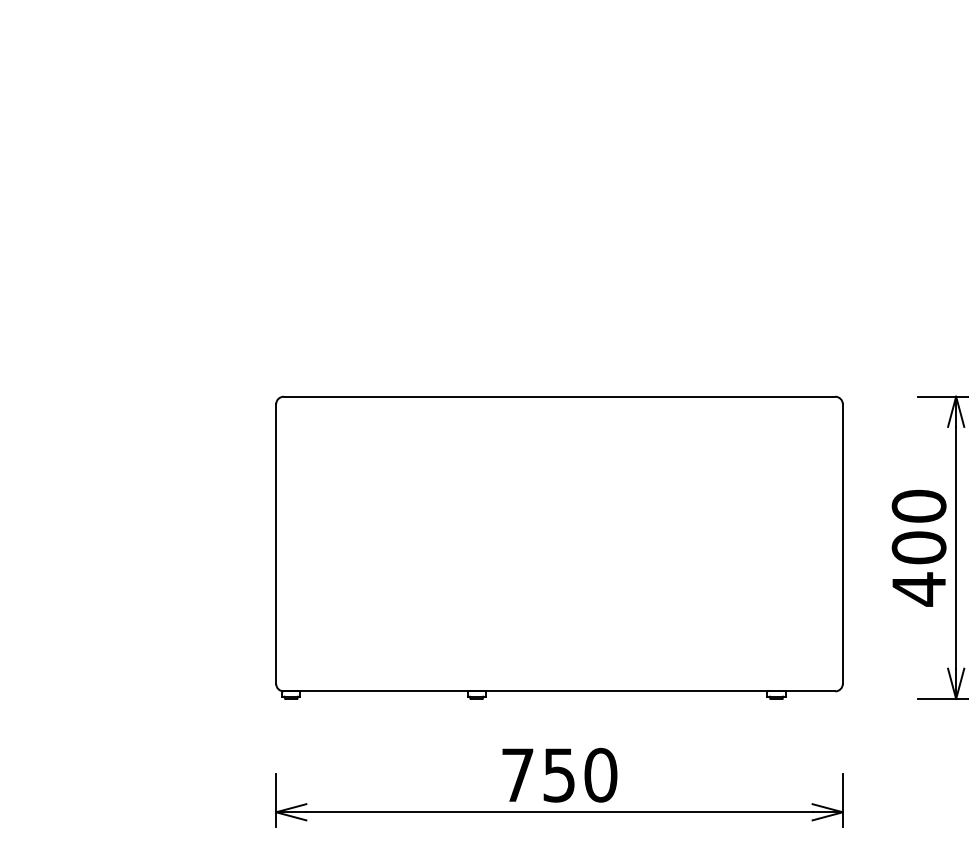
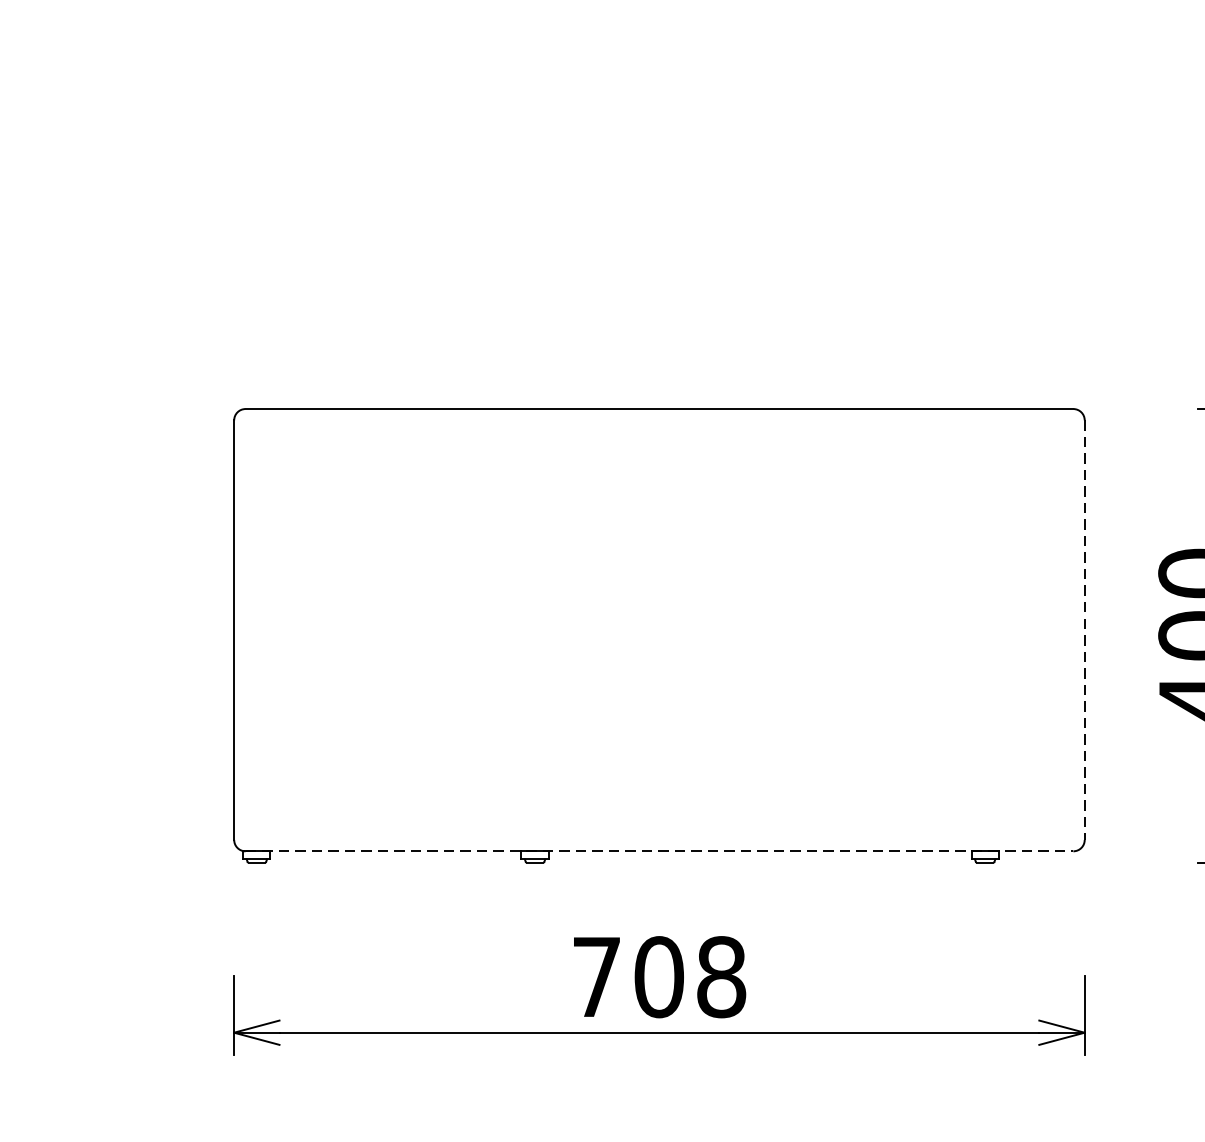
line: (842, 544) -> (1084, 630), solid -> dashed
line: (559, 691) -> (659, 851), solid -> dashed
text: (580, 774) -> (690, 976), 750 -> 708

